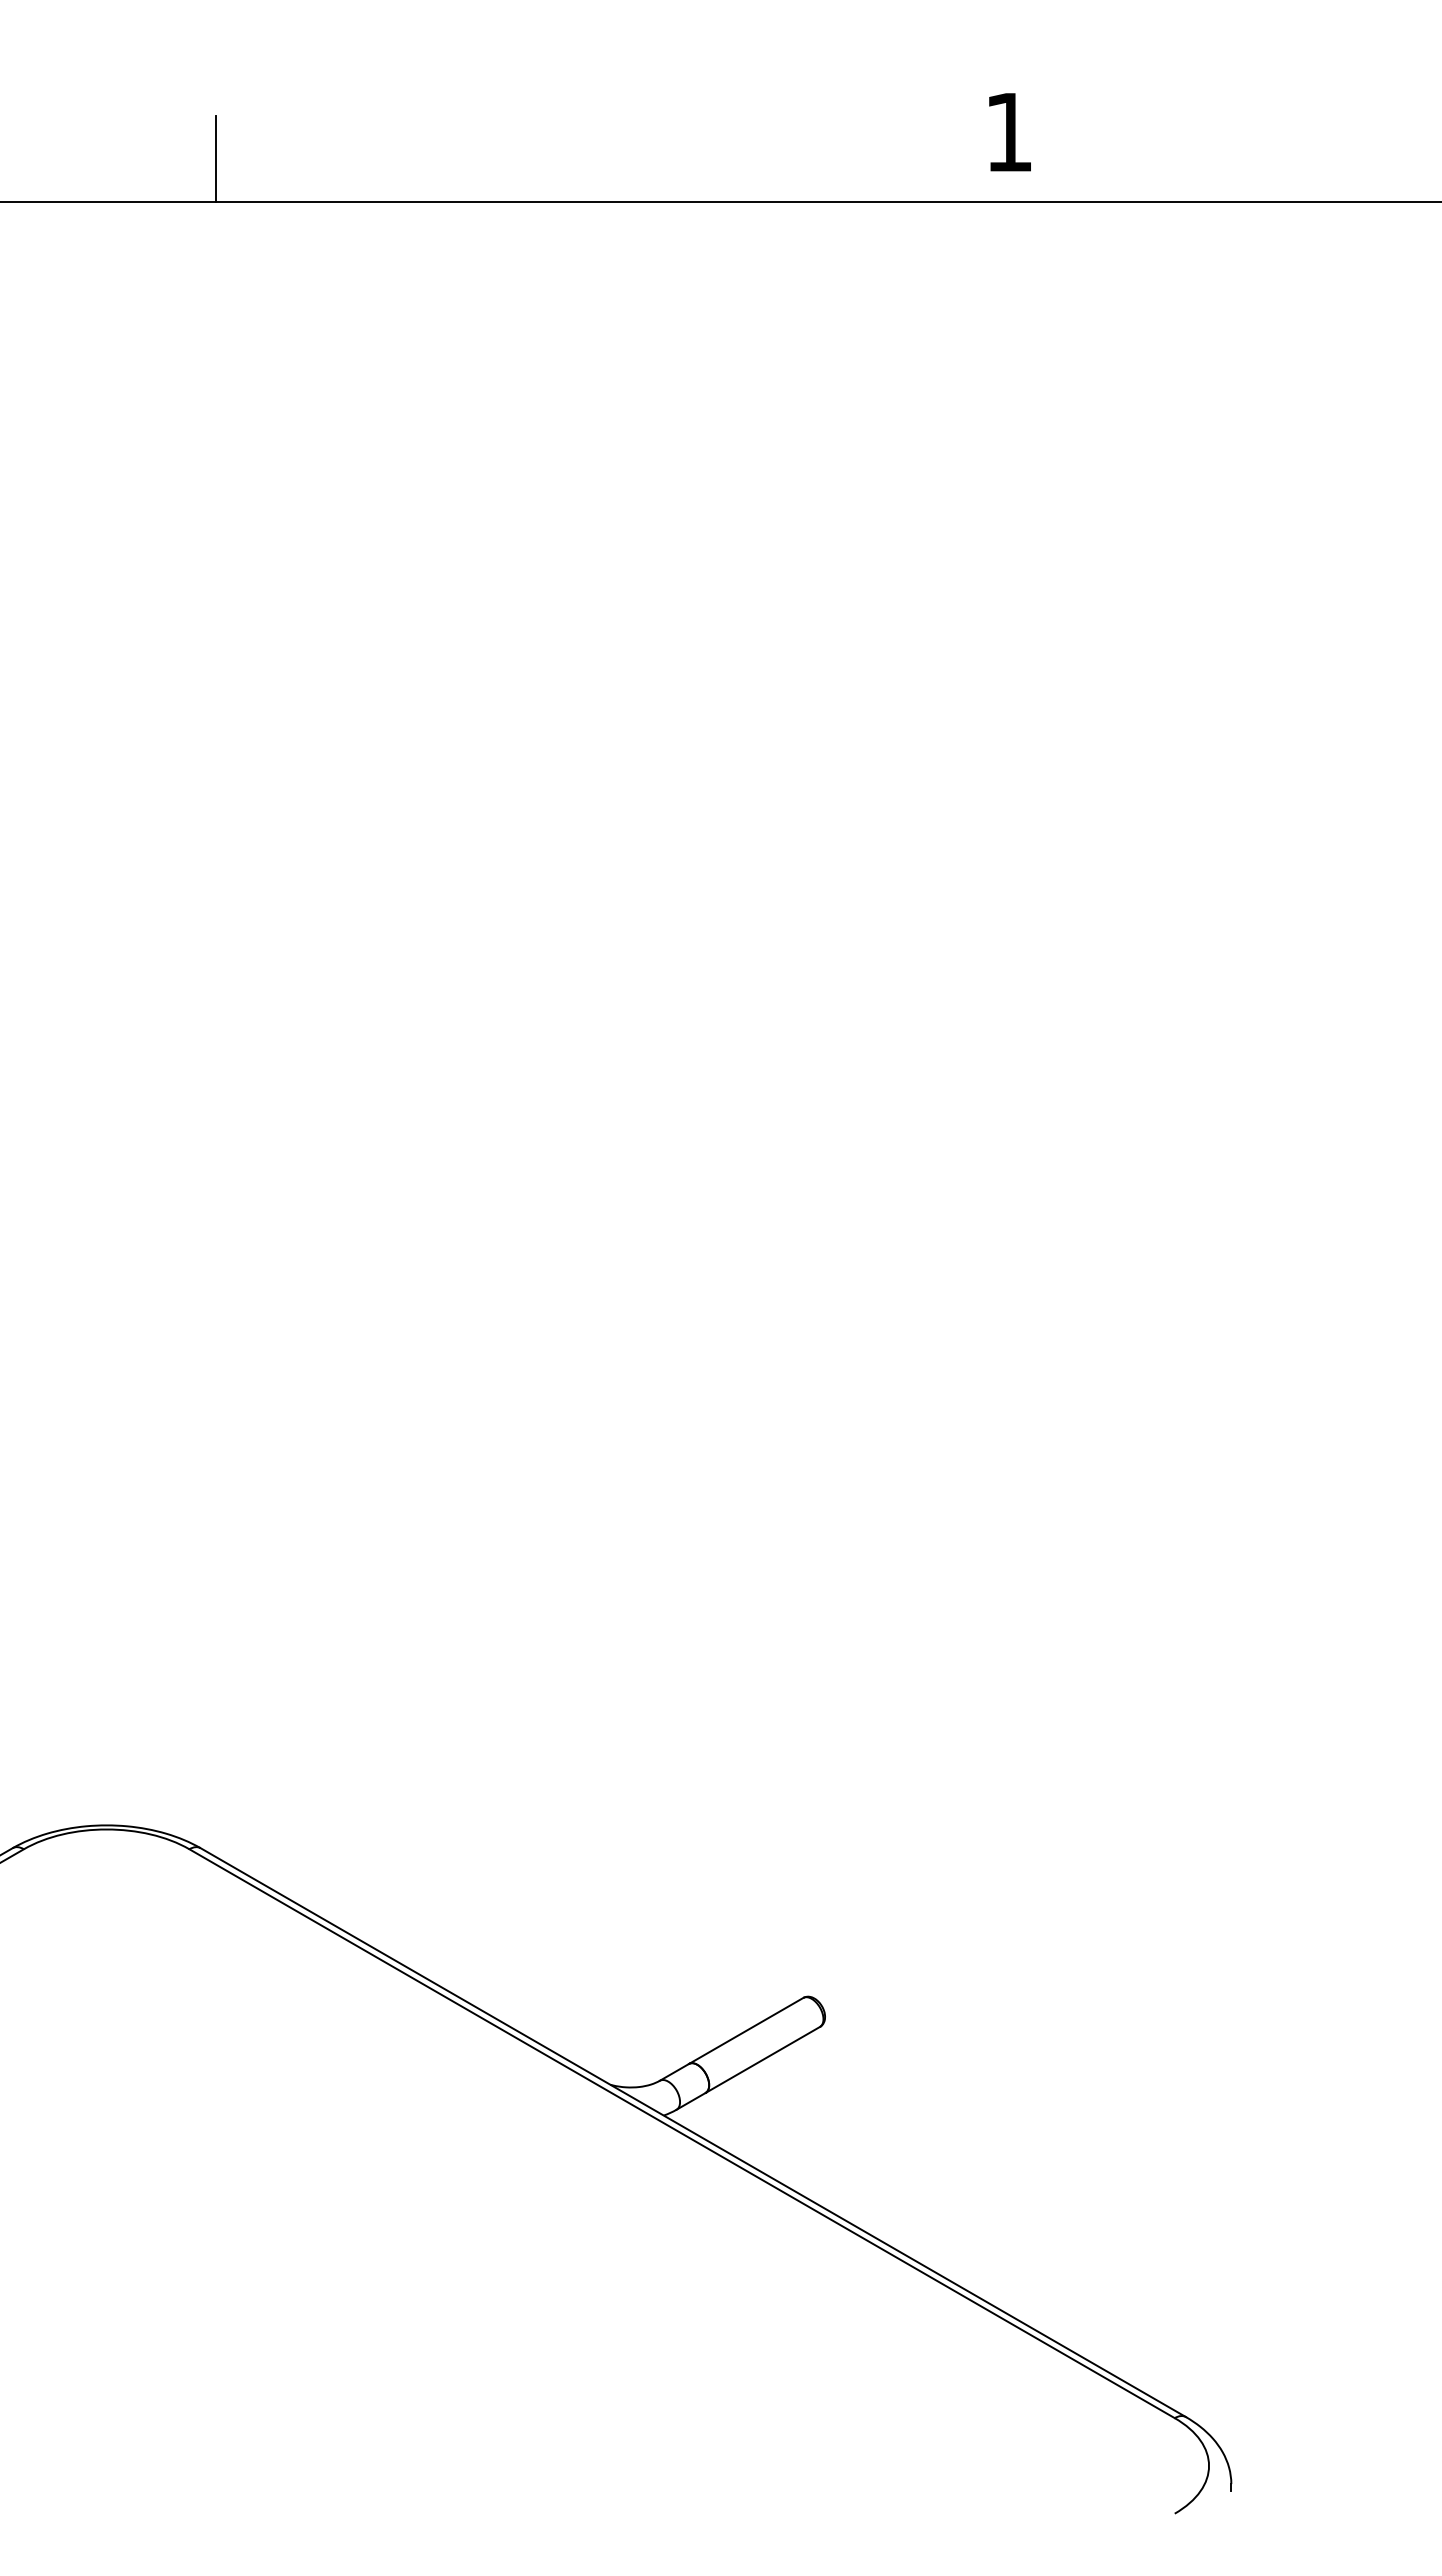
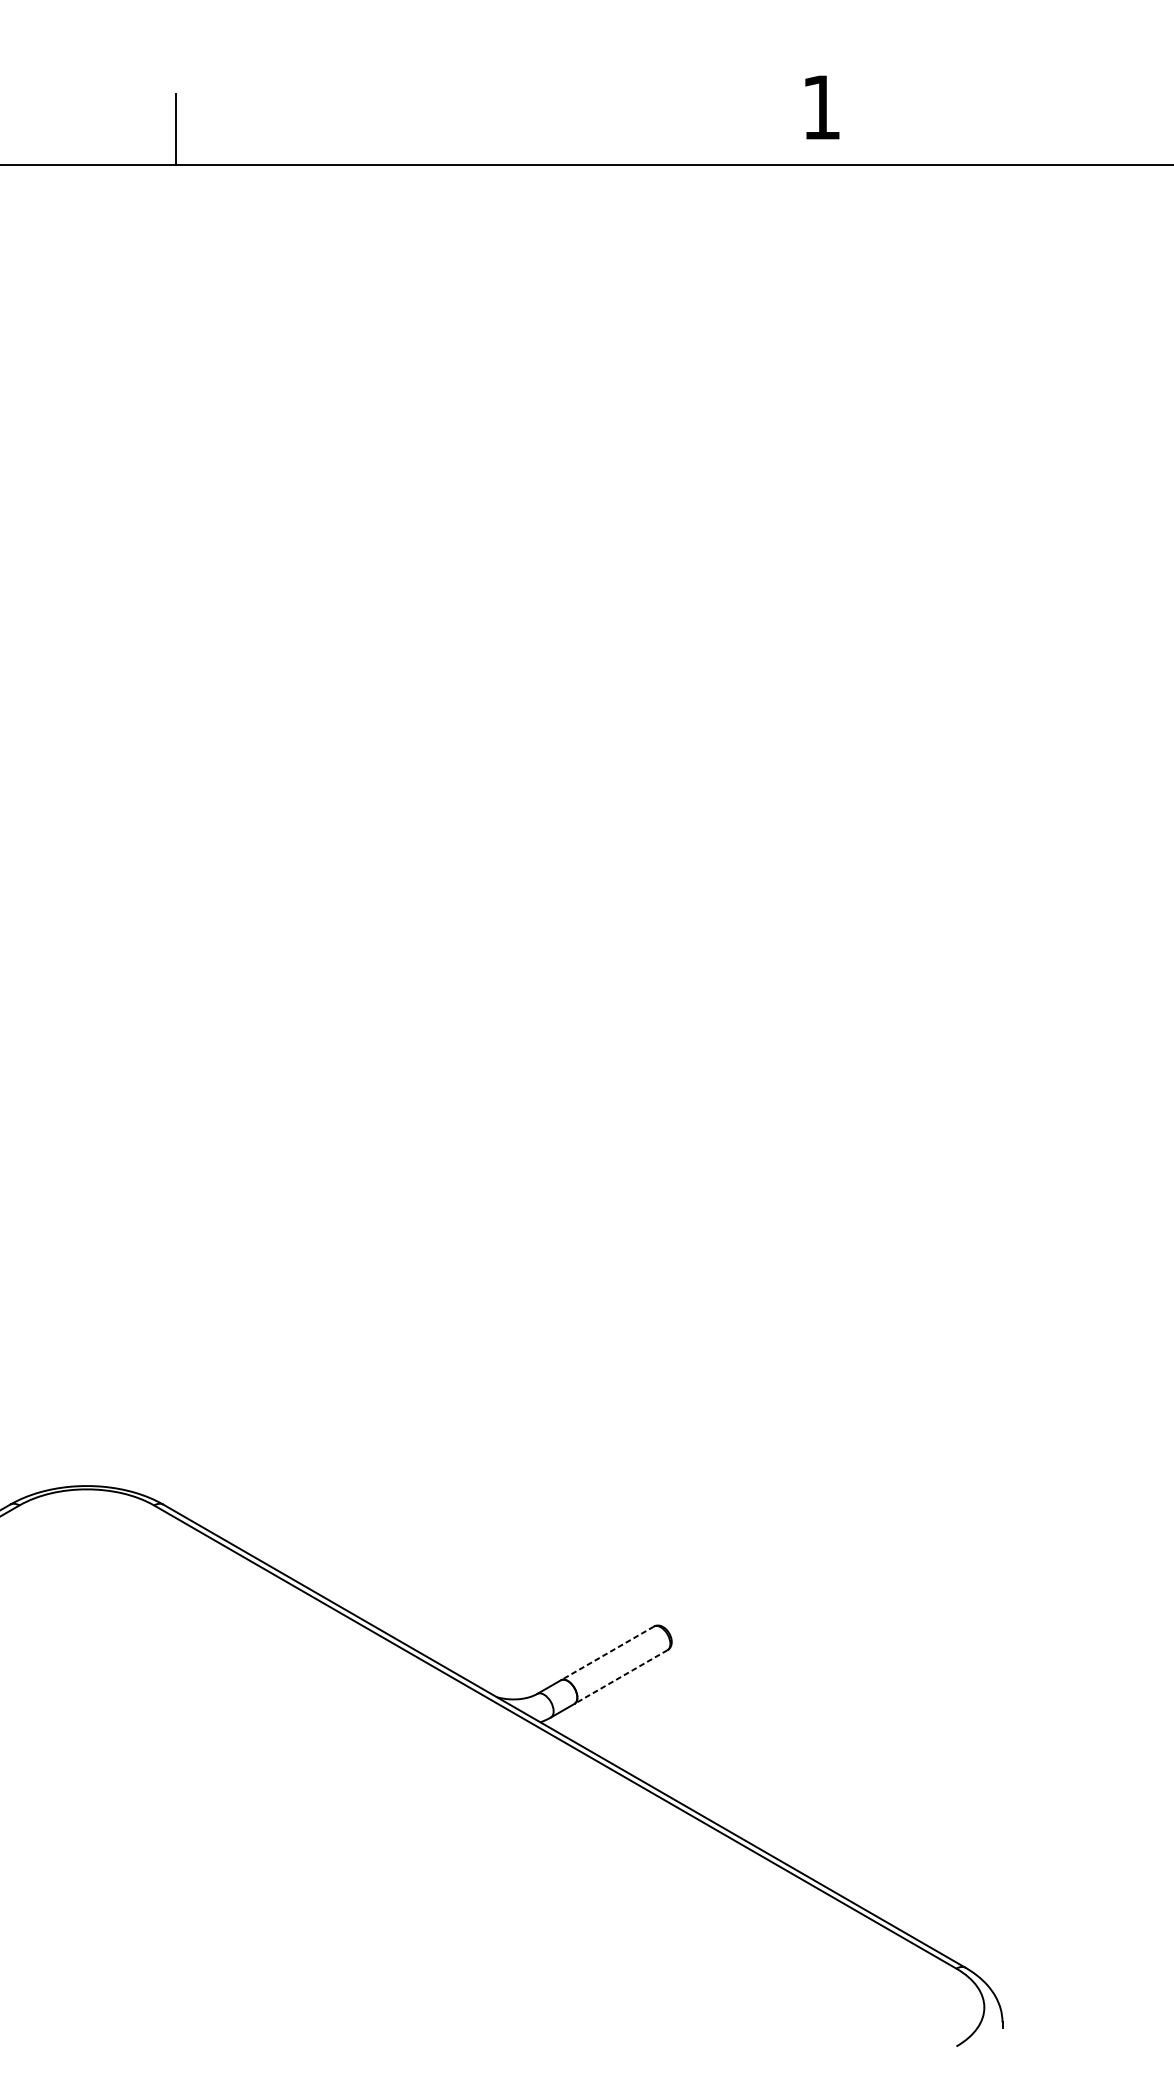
line: (746, 2030) -> (607, 1653), solid -> dashed
line: (762, 2059) -> (620, 1676), solid -> dashed

